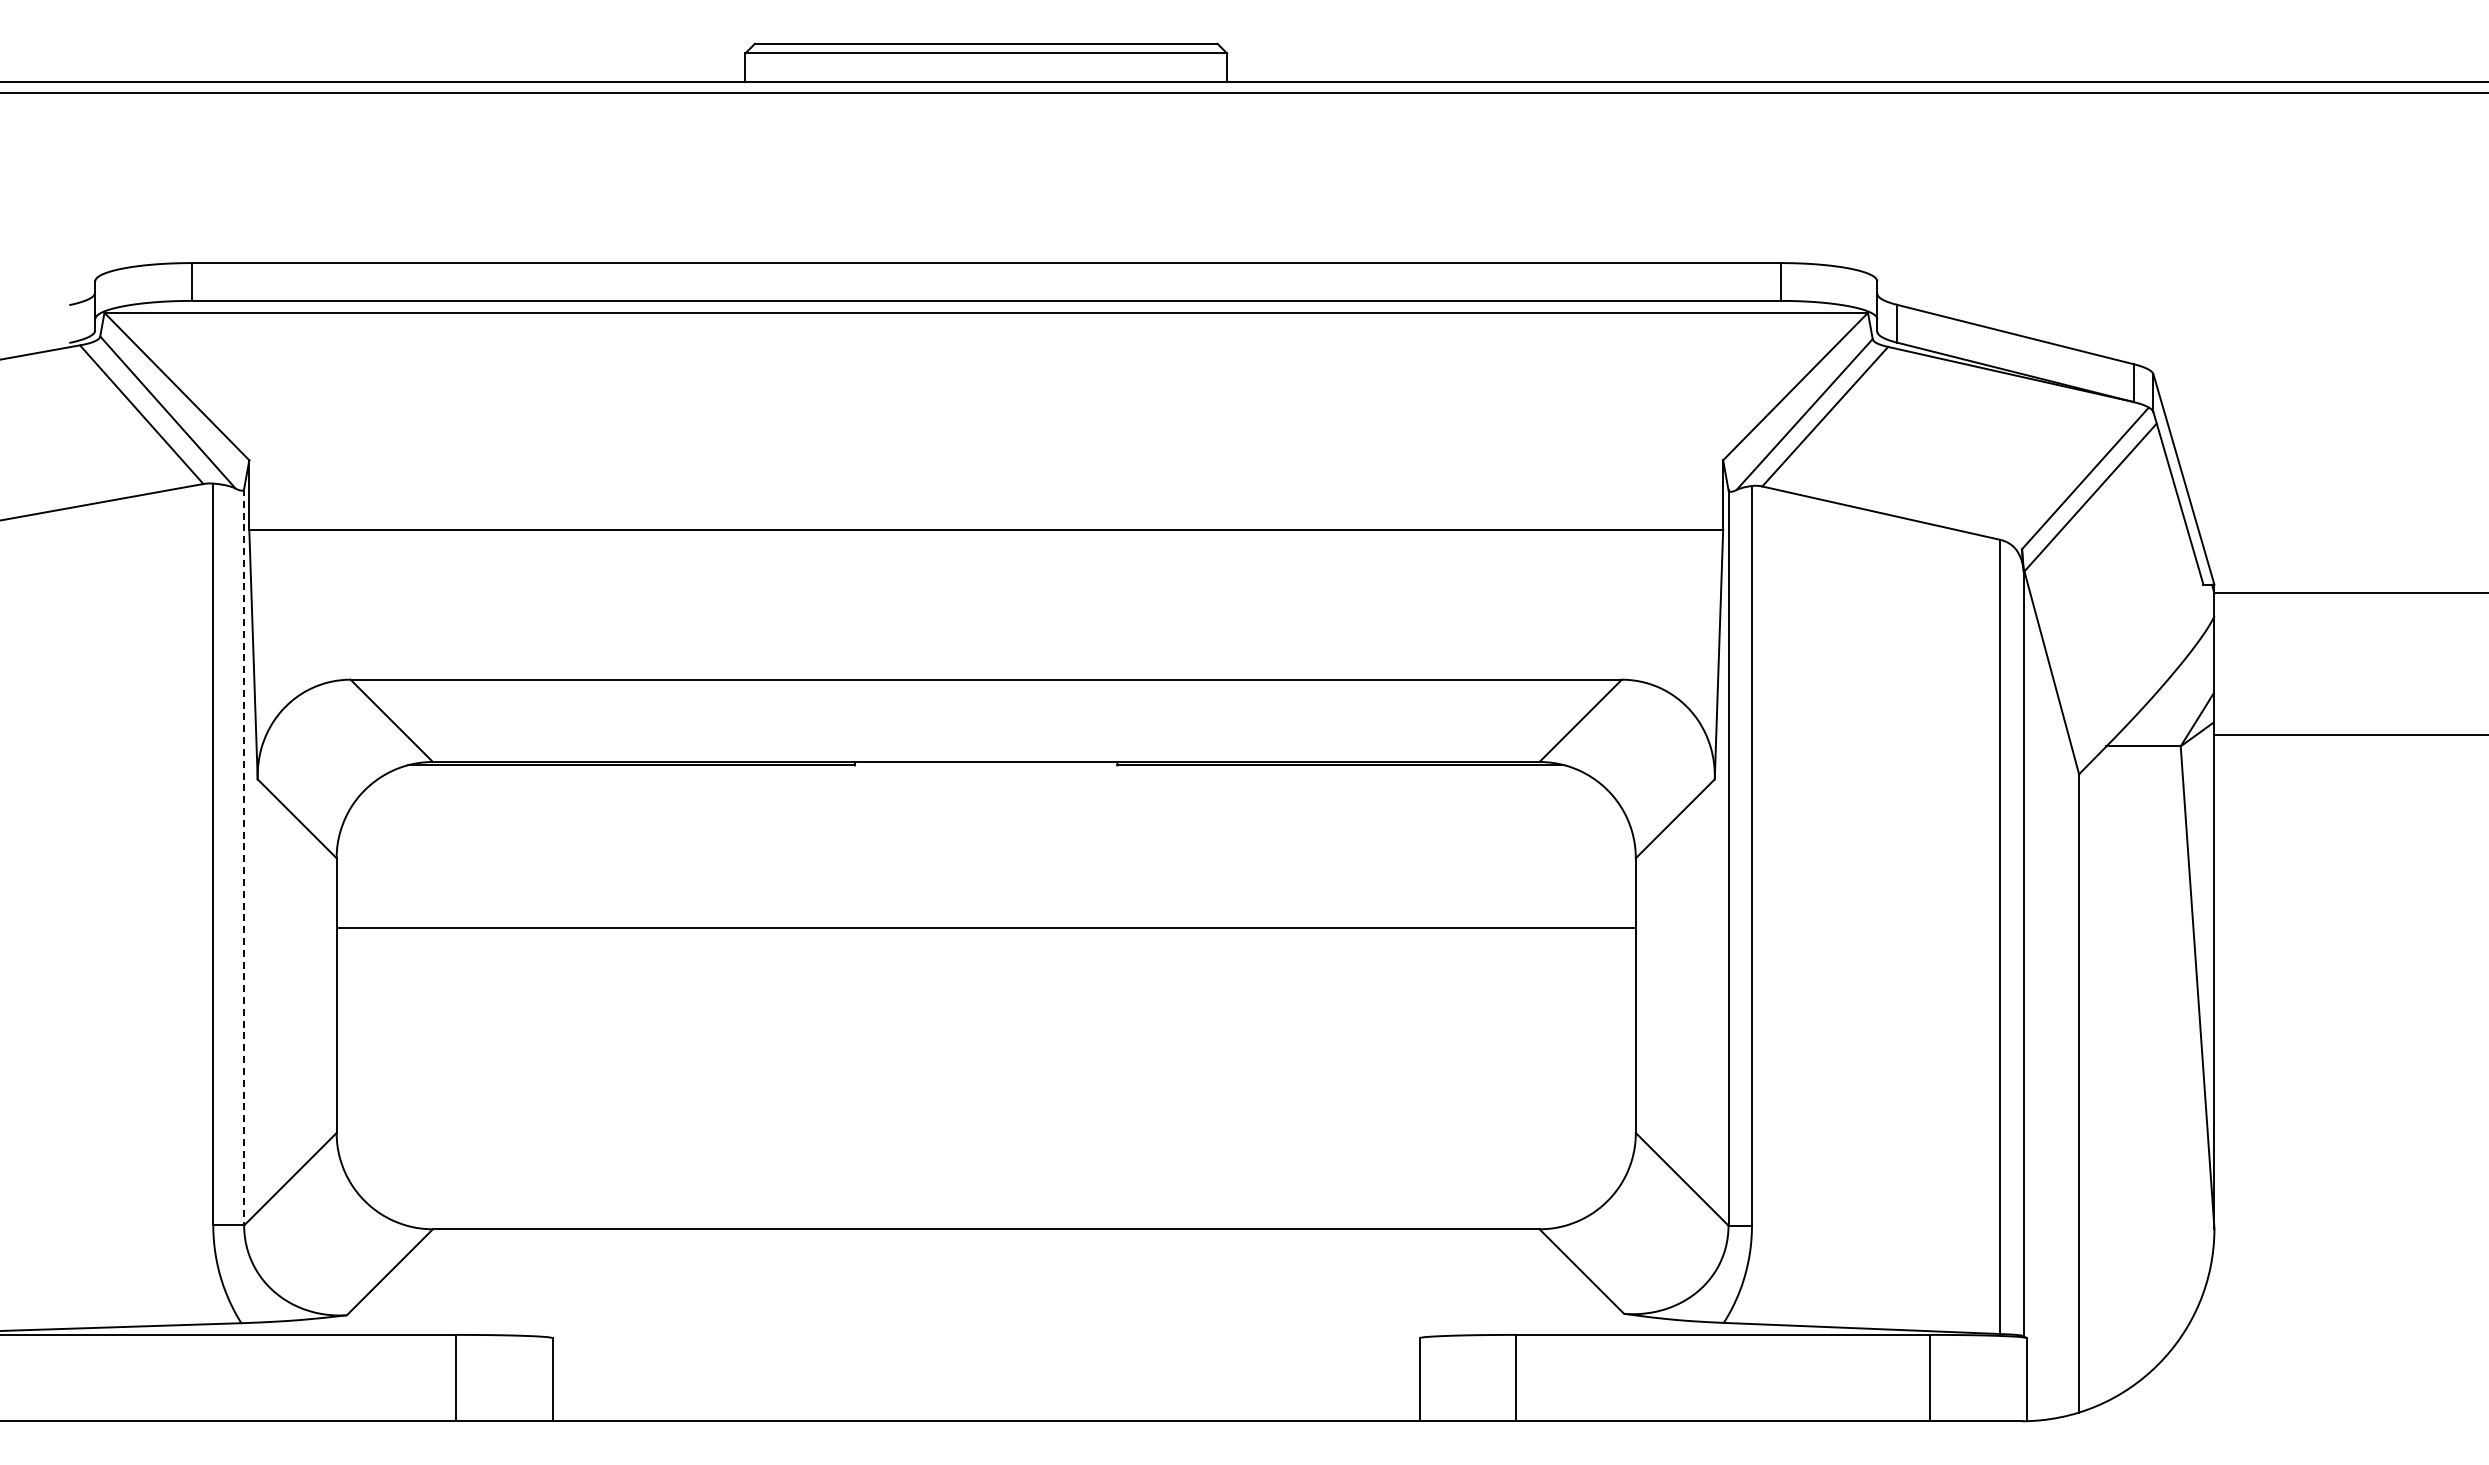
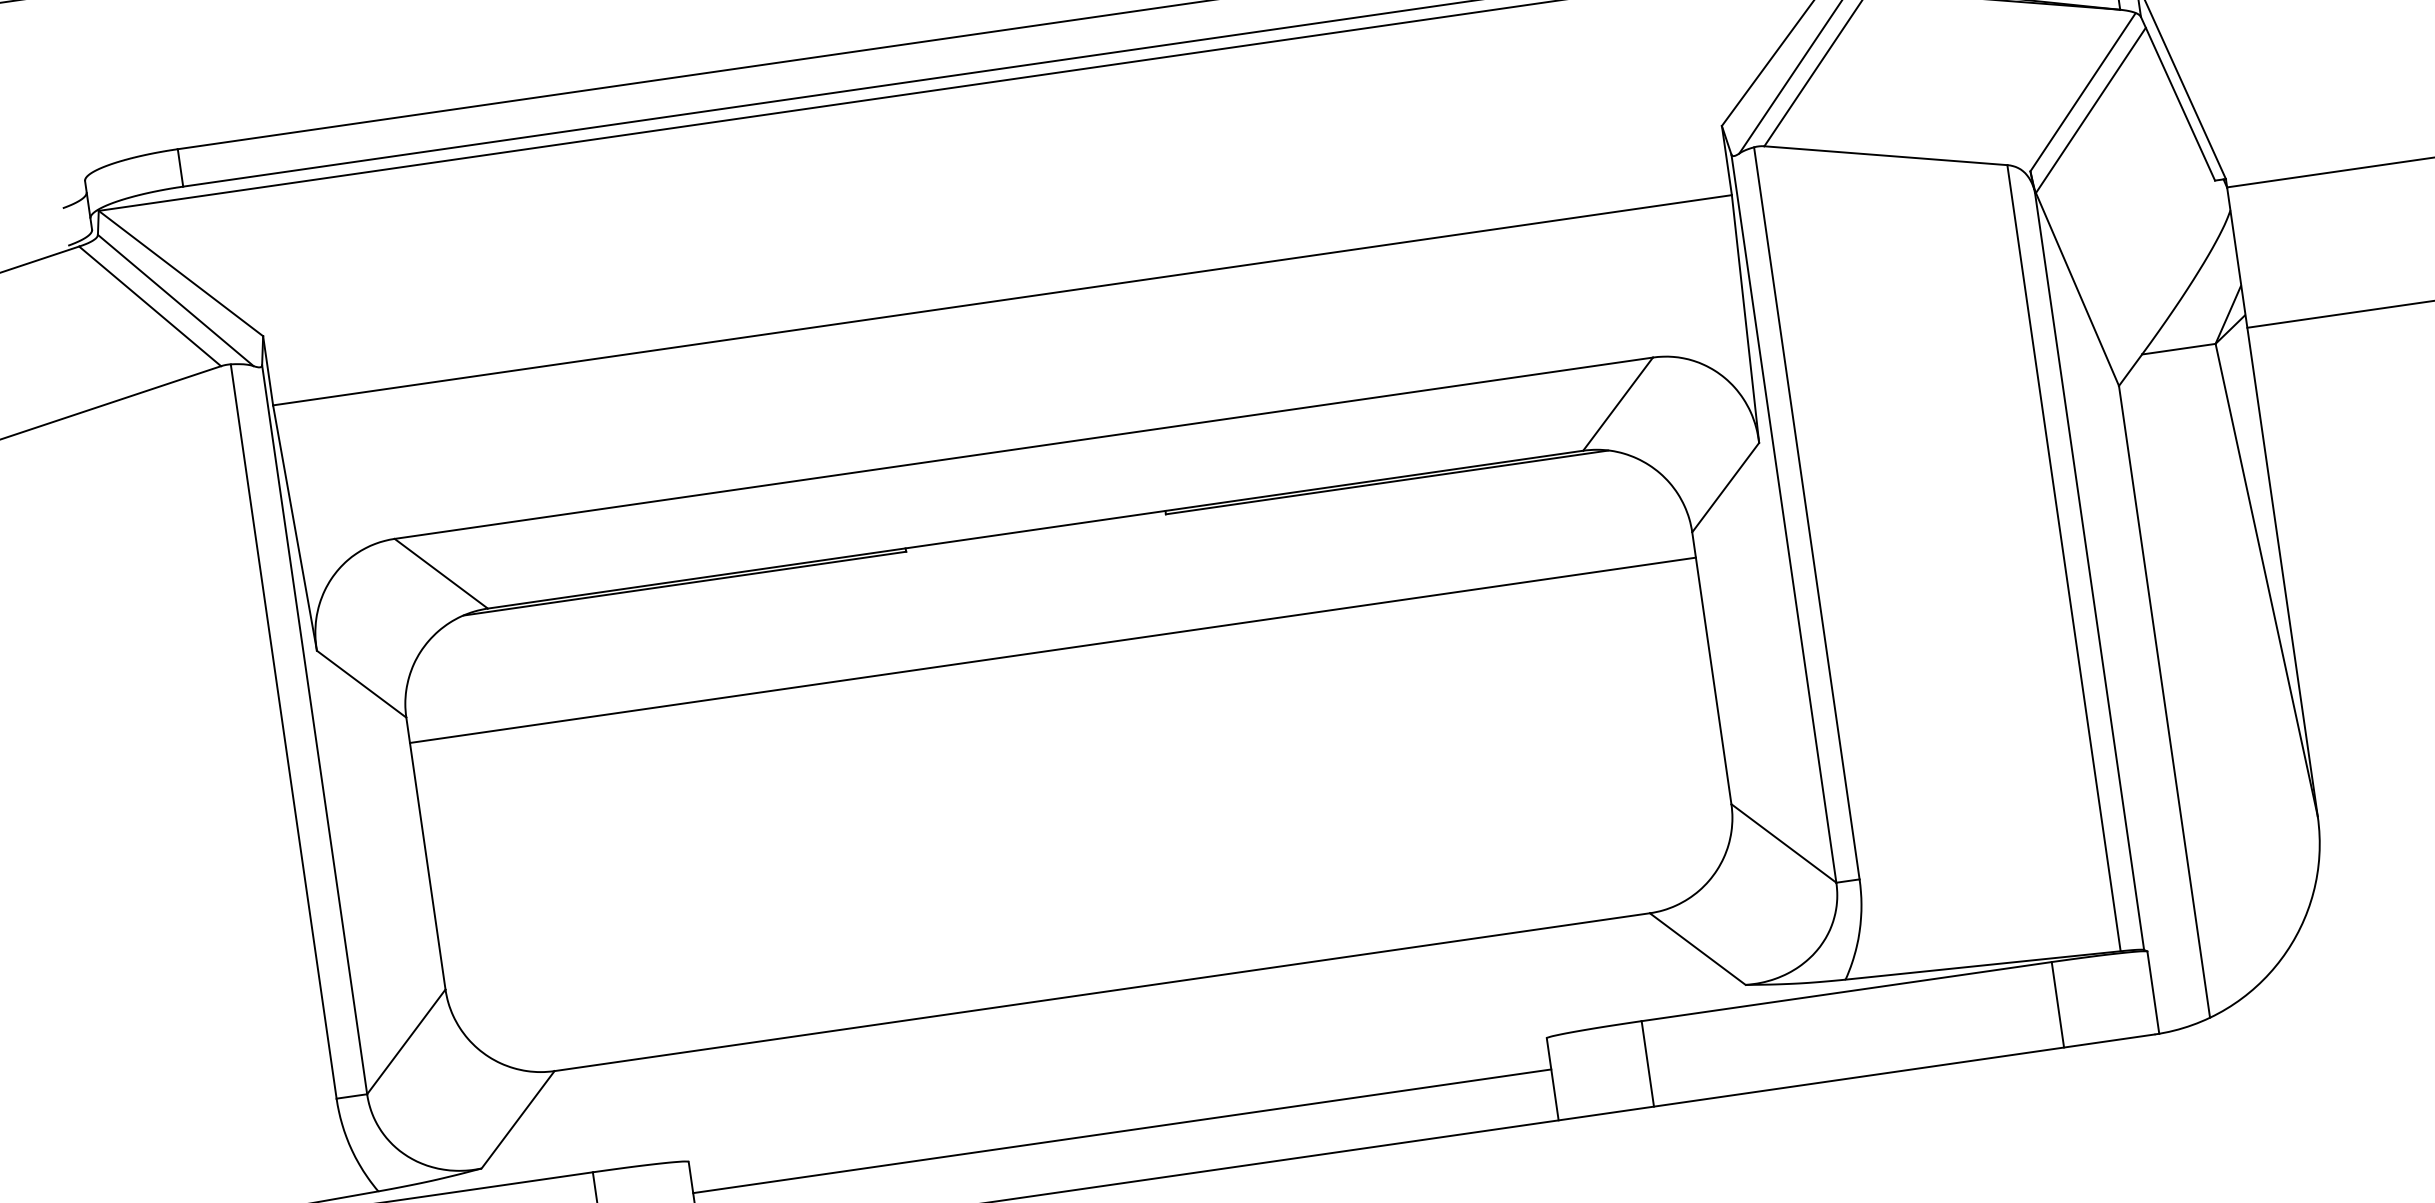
line: (244, 857) -> (315, 730), dashed -> solid
line: (985, 927) -> (1052, 650), moved
line: (985, 1369) -> (1121, 1131), added

